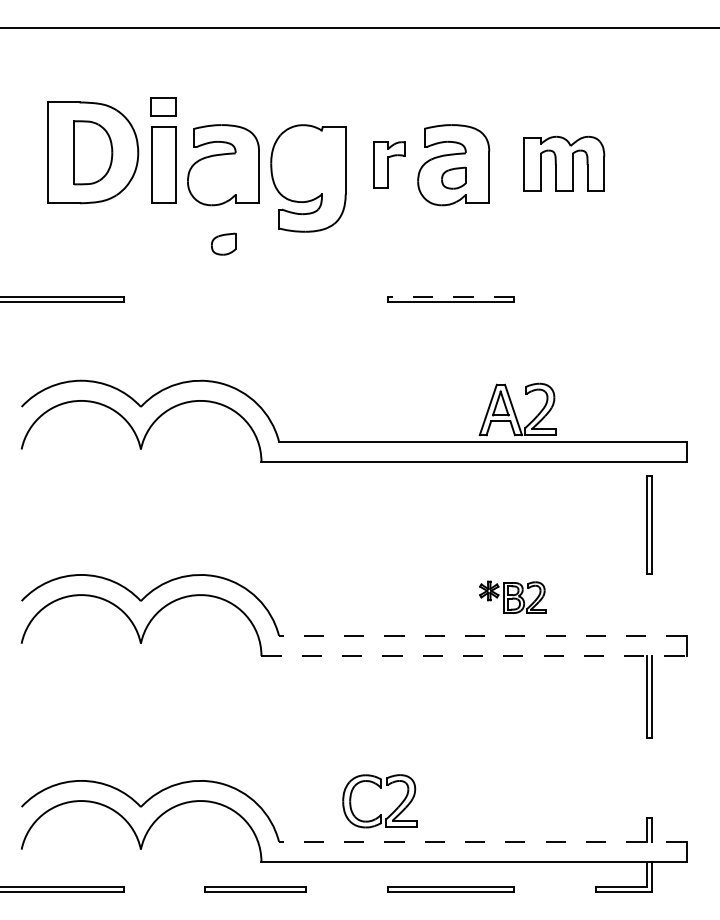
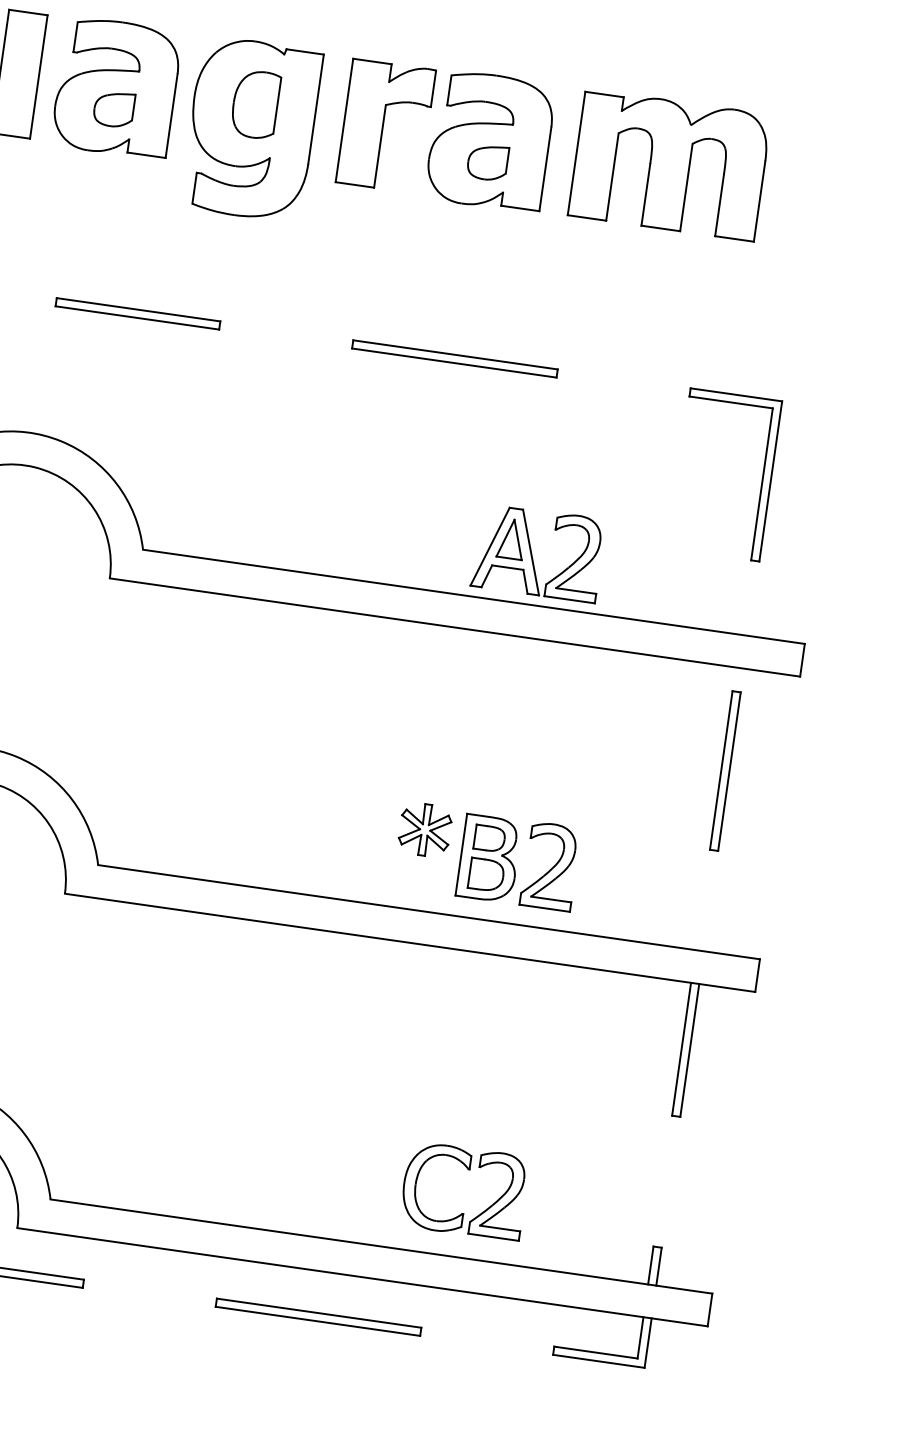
part: (308, 163) -> (255, 104), added
part: (564, 163) -> (670, 164), size x1.43
part: (389, 164) -> (386, 125), size x1.67
part: (223, 243) -> (113, 107), moved
line: (450, 297) -> (454, 355), dashed -> solid
part: (255, 299) -> (137, 313), added
part: (646, 346) -> (761, 480), added
part: (512, 597) -> (486, 856), size x1.67
line: (482, 635) -> (428, 911), dashed -> solid
line: (474, 656) -> (410, 943), dashed -> solid
part: (380, 788) -> (467, 1170), moved
line: (482, 841) -> (380, 1246), dashed -> solid

